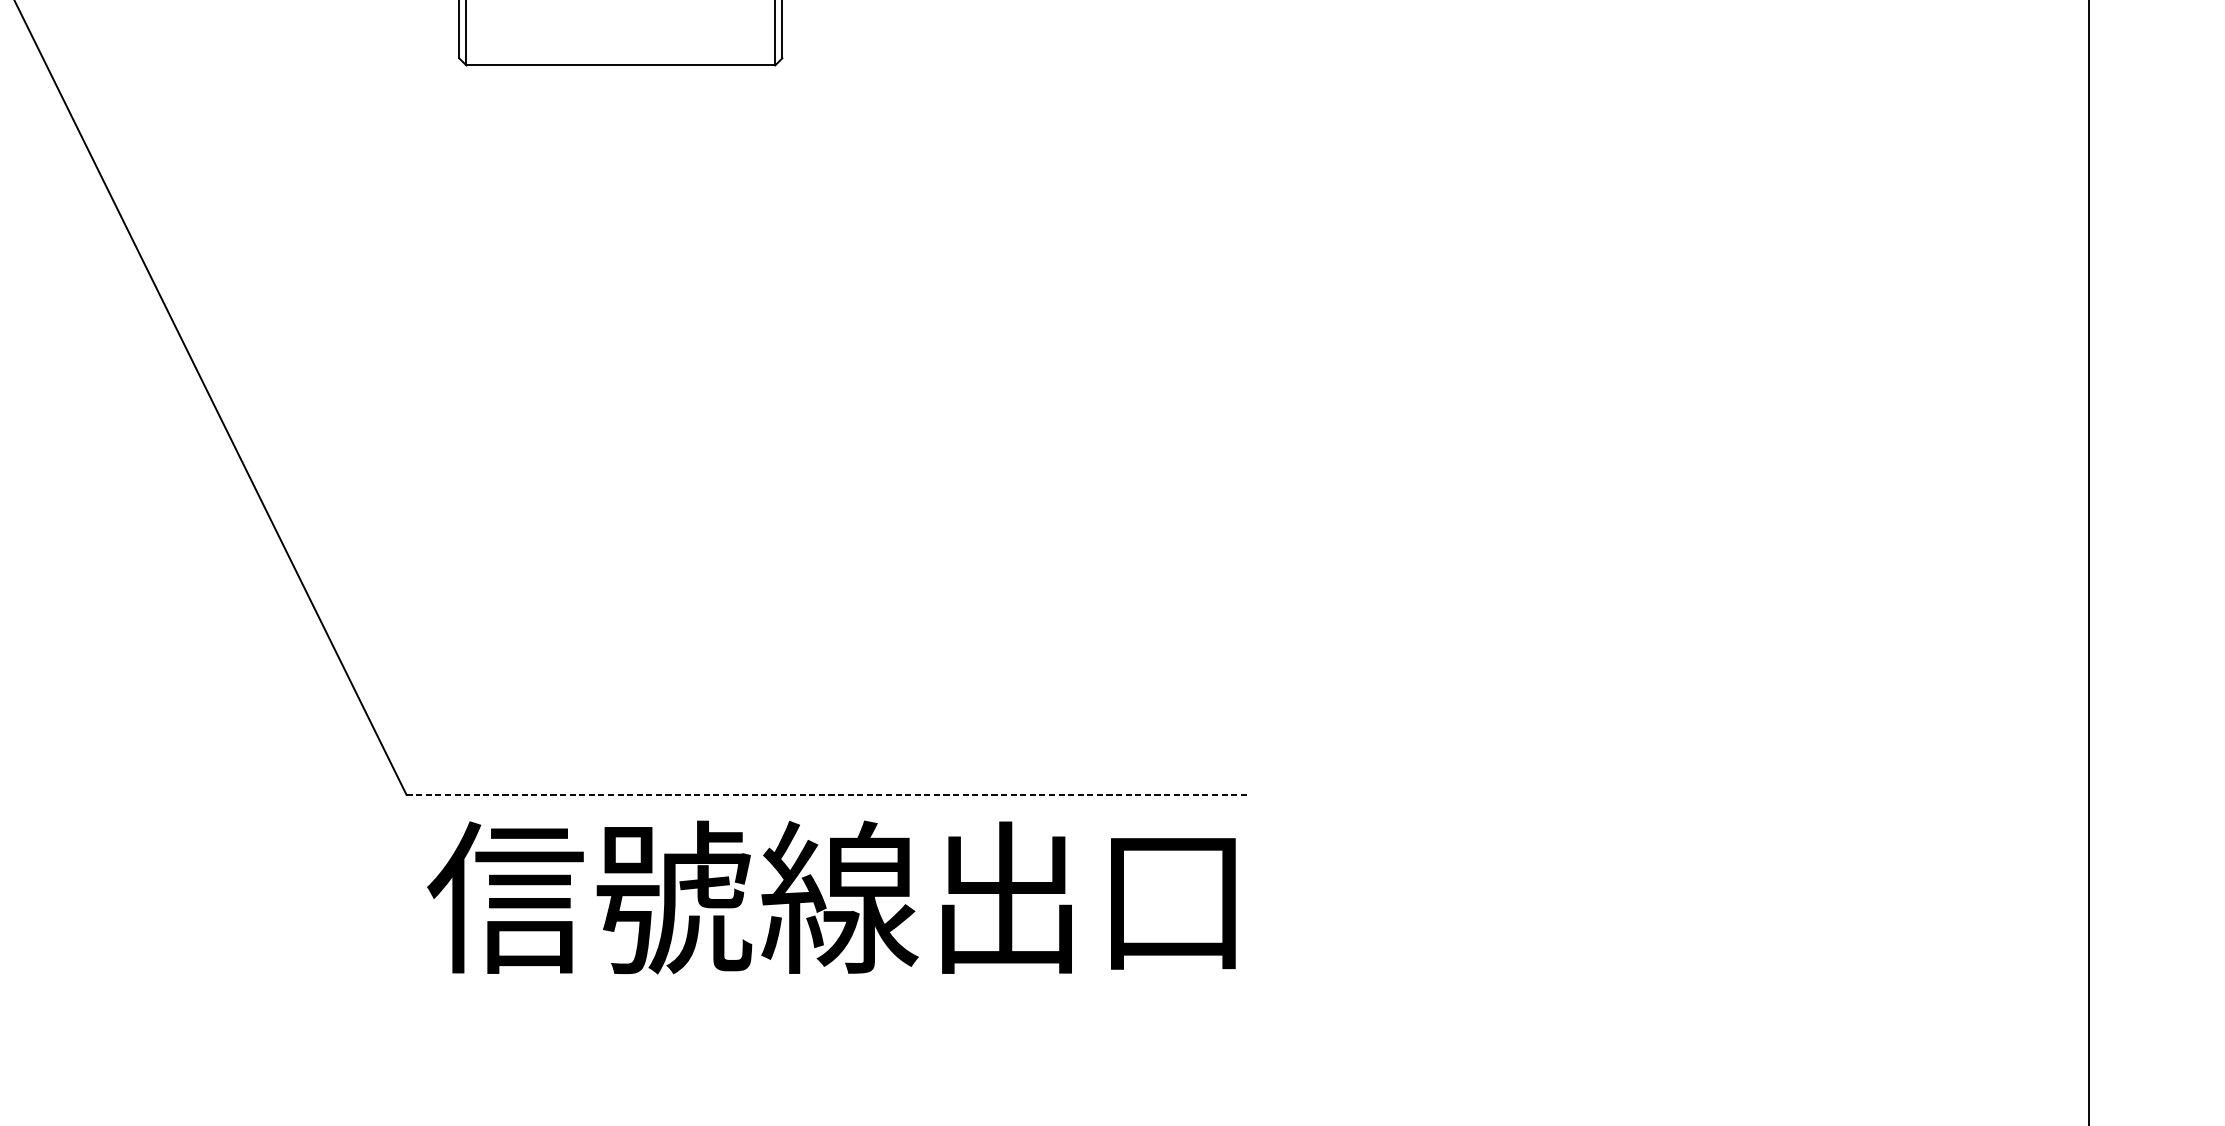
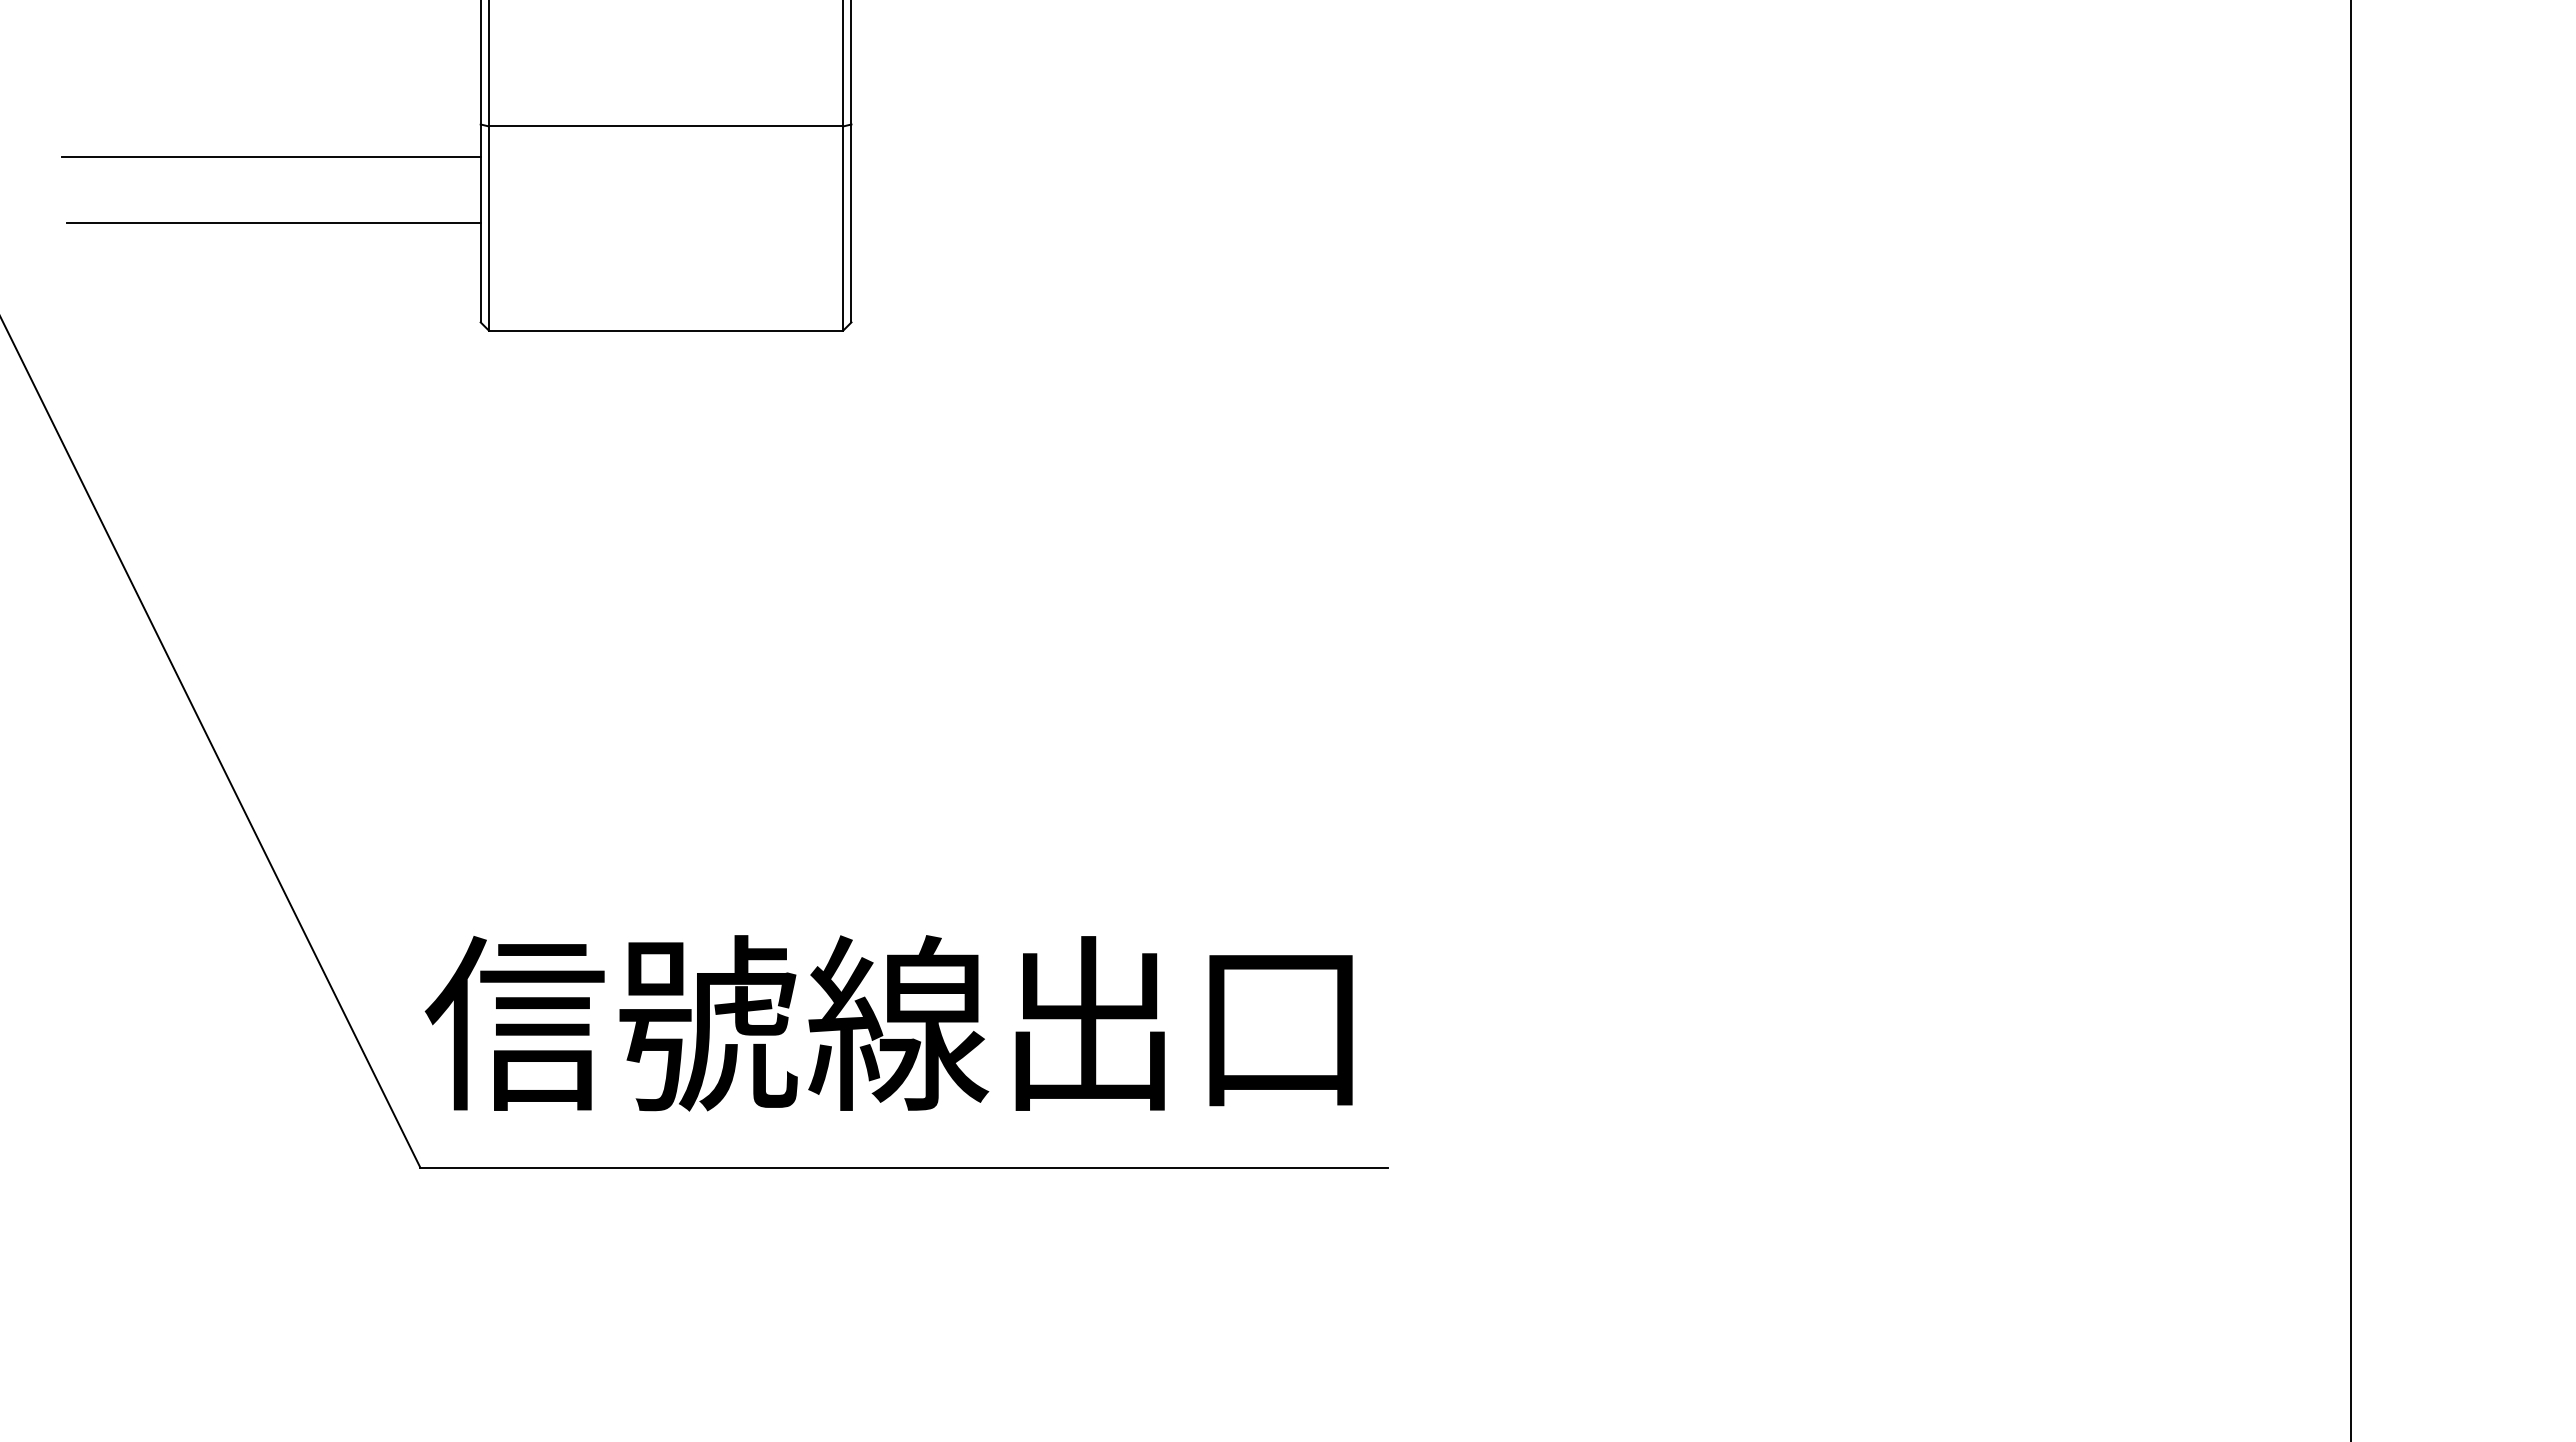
line: (828, 794) -> (904, 1167), dashed -> solid
text: (831, 897) -> (888, 1023), moved

